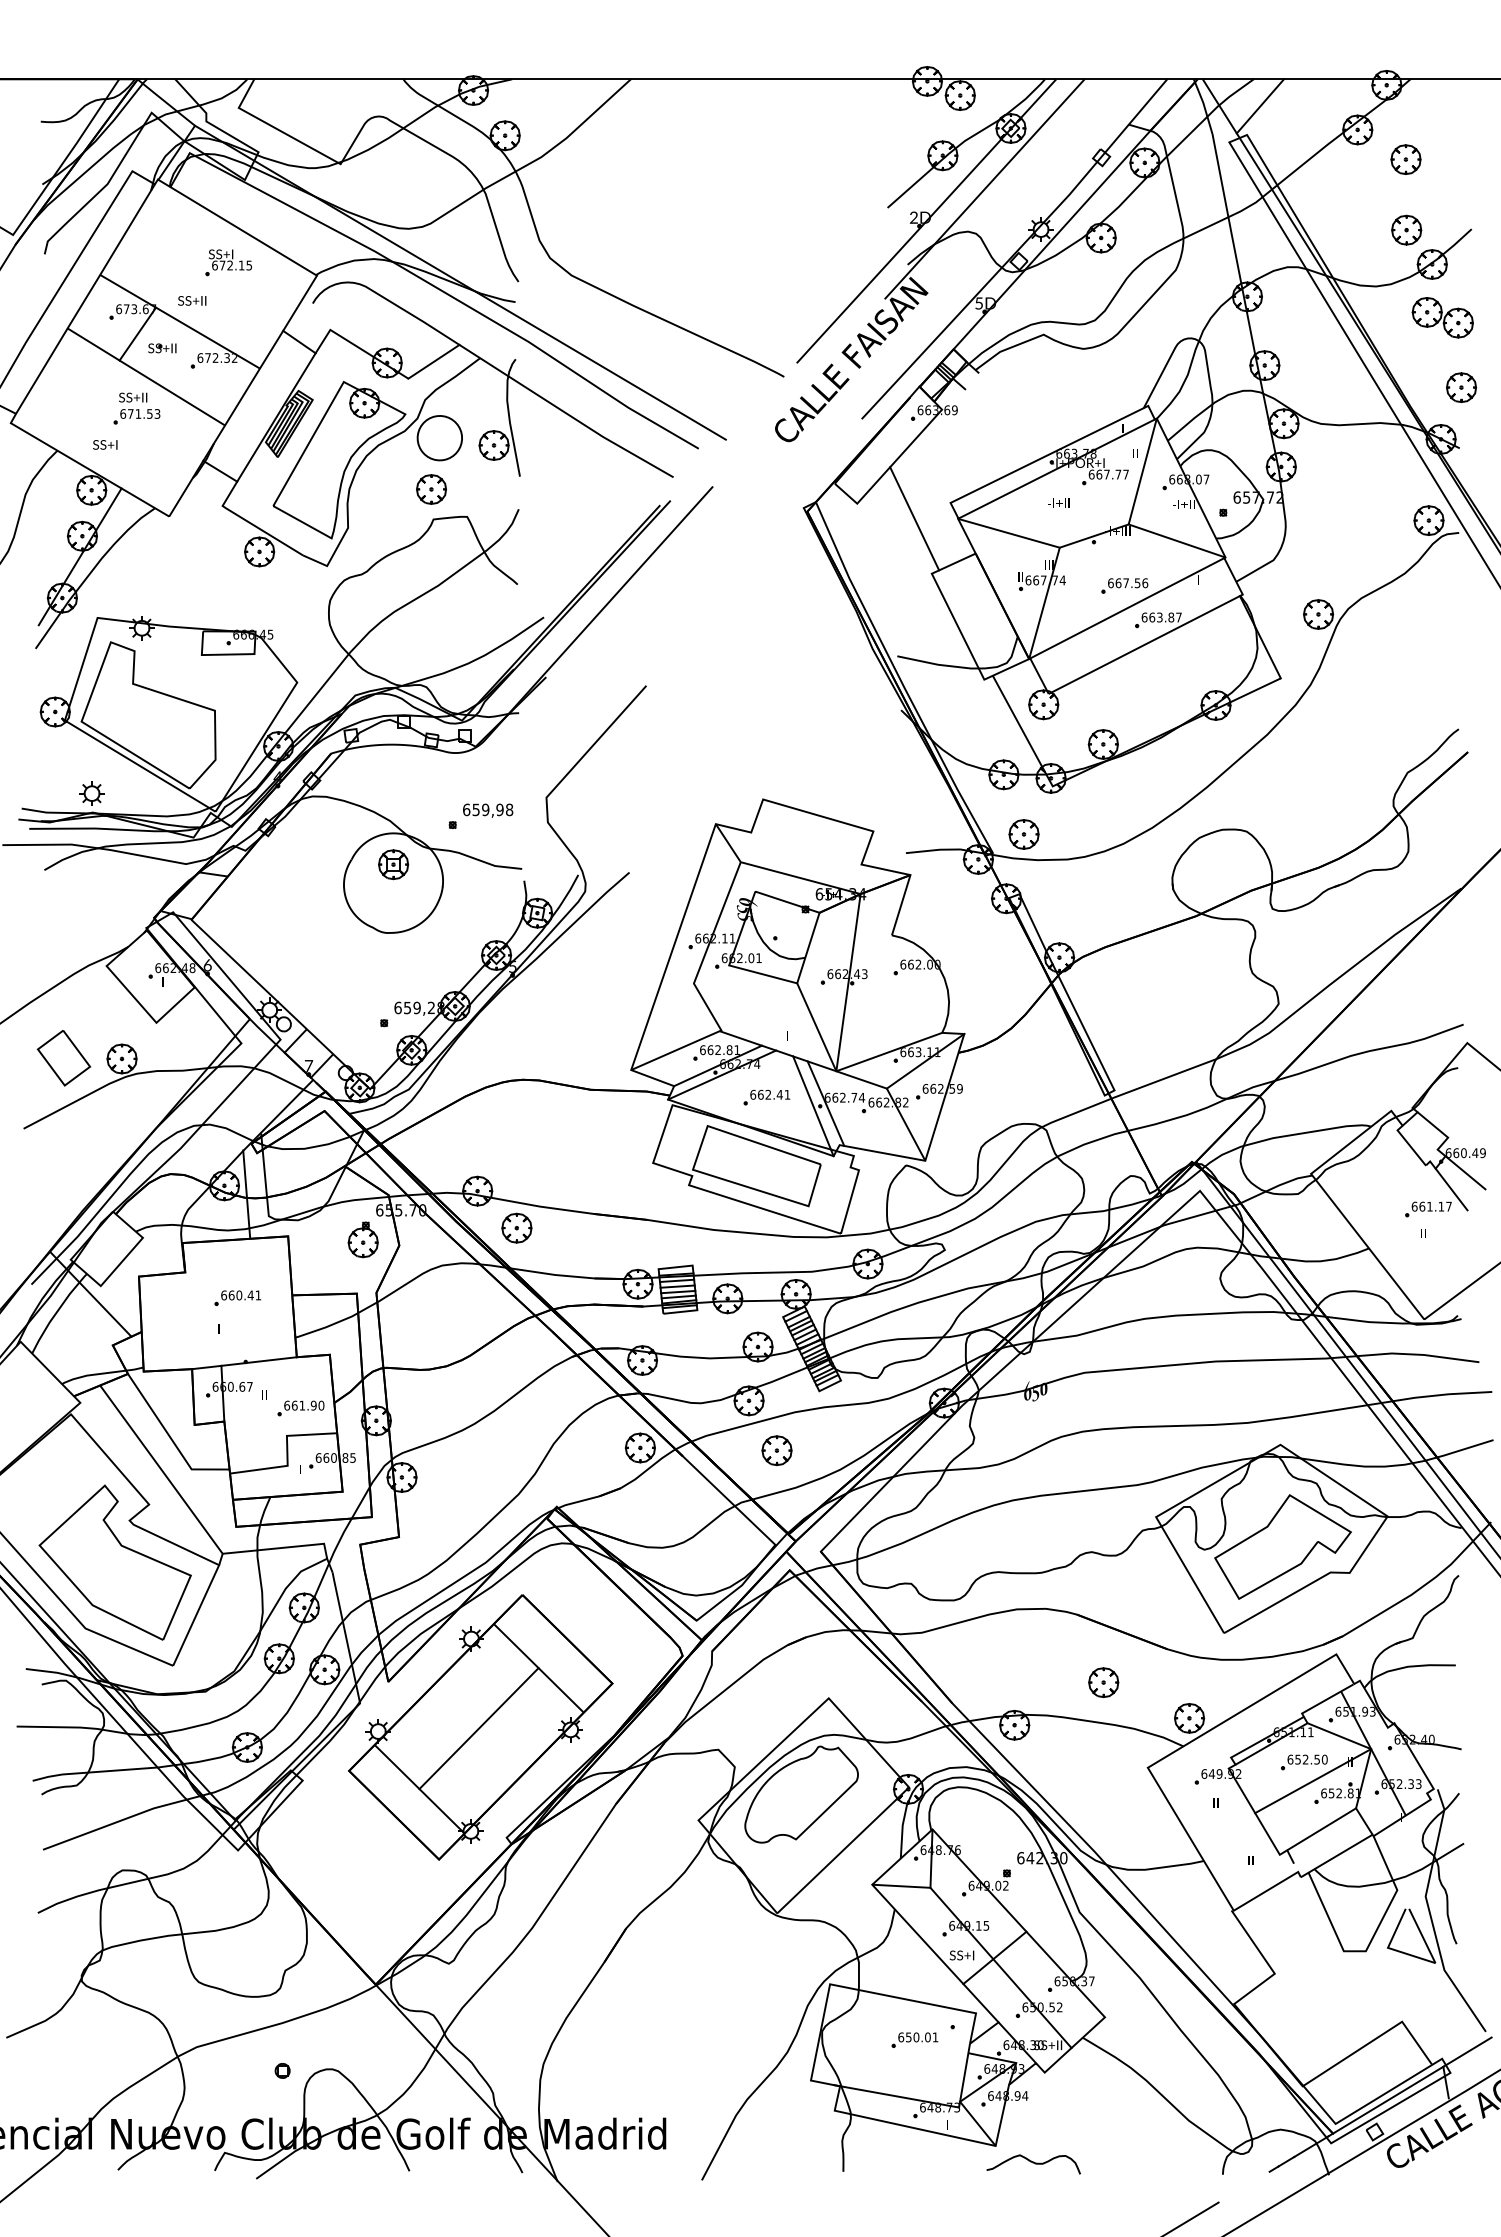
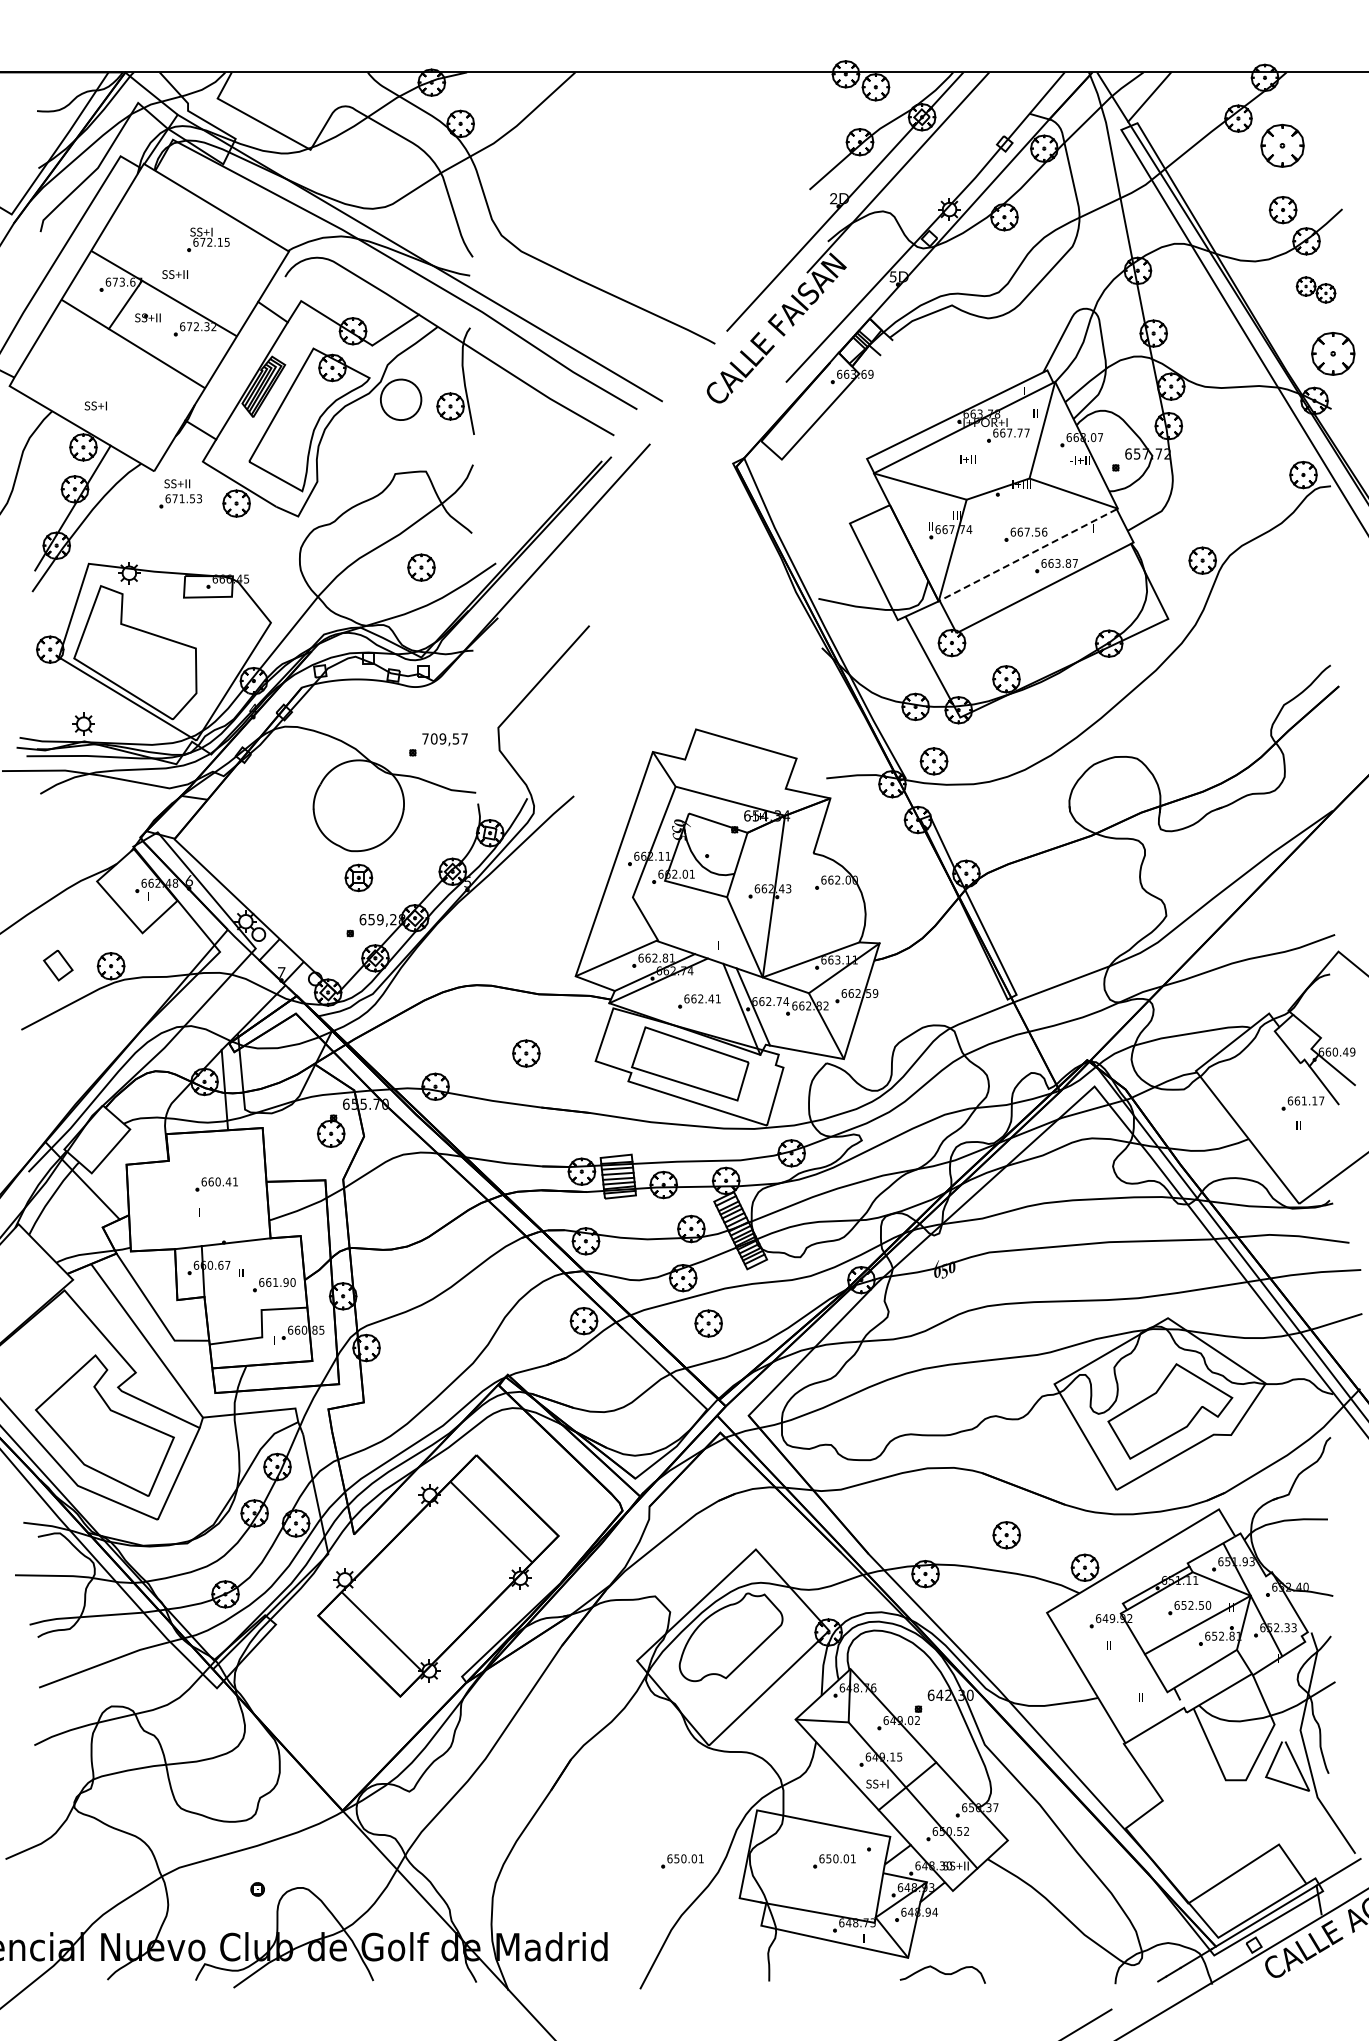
part: (1405, 159) -> (1282, 145), size x1.6
part: (1442, 317) -> (1315, 289), size x0.7
part: (1460, 387) -> (1332, 353), size x1.6
part: (136, 408) -> (180, 493), moved
part: (431, 489) -> (421, 567), moved
line: (913, 518) -> (833, 473), removed
line: (1127, 608) -> (1028, 555), solid -> dashed
text: (488, 809) -> (445, 738), 659,98 -> 709,57
part: (393, 864) -> (358, 877), moved
part: (64, 1058) -> (58, 965), size x0.6
part: (517, 1228) -> (526, 1053), moved
line: (478, 1727) -> (436, 1576), removed
part: (748, 2040) -> (682, 1861), added

